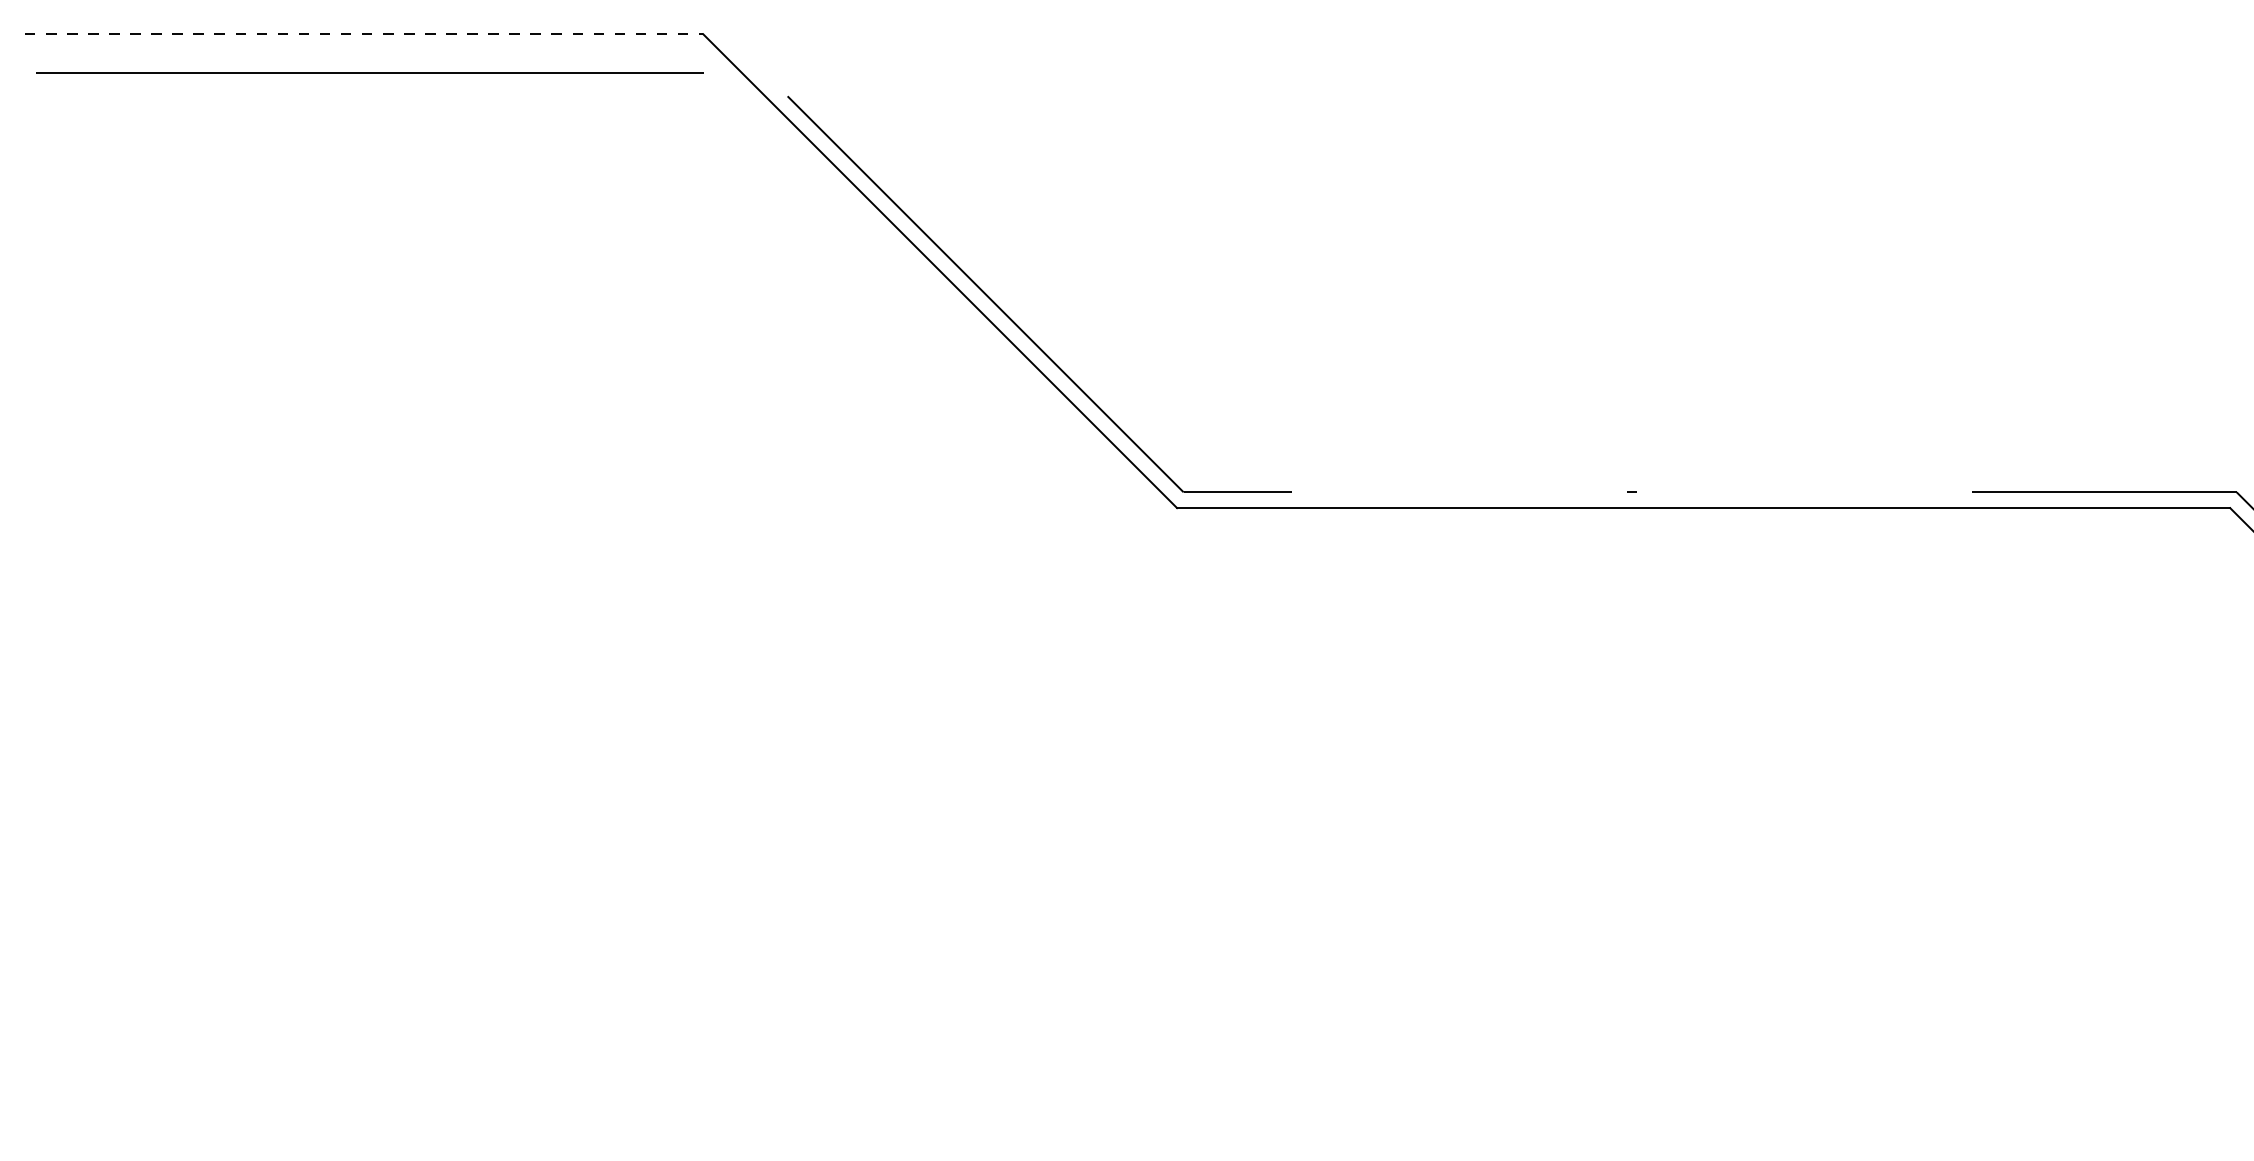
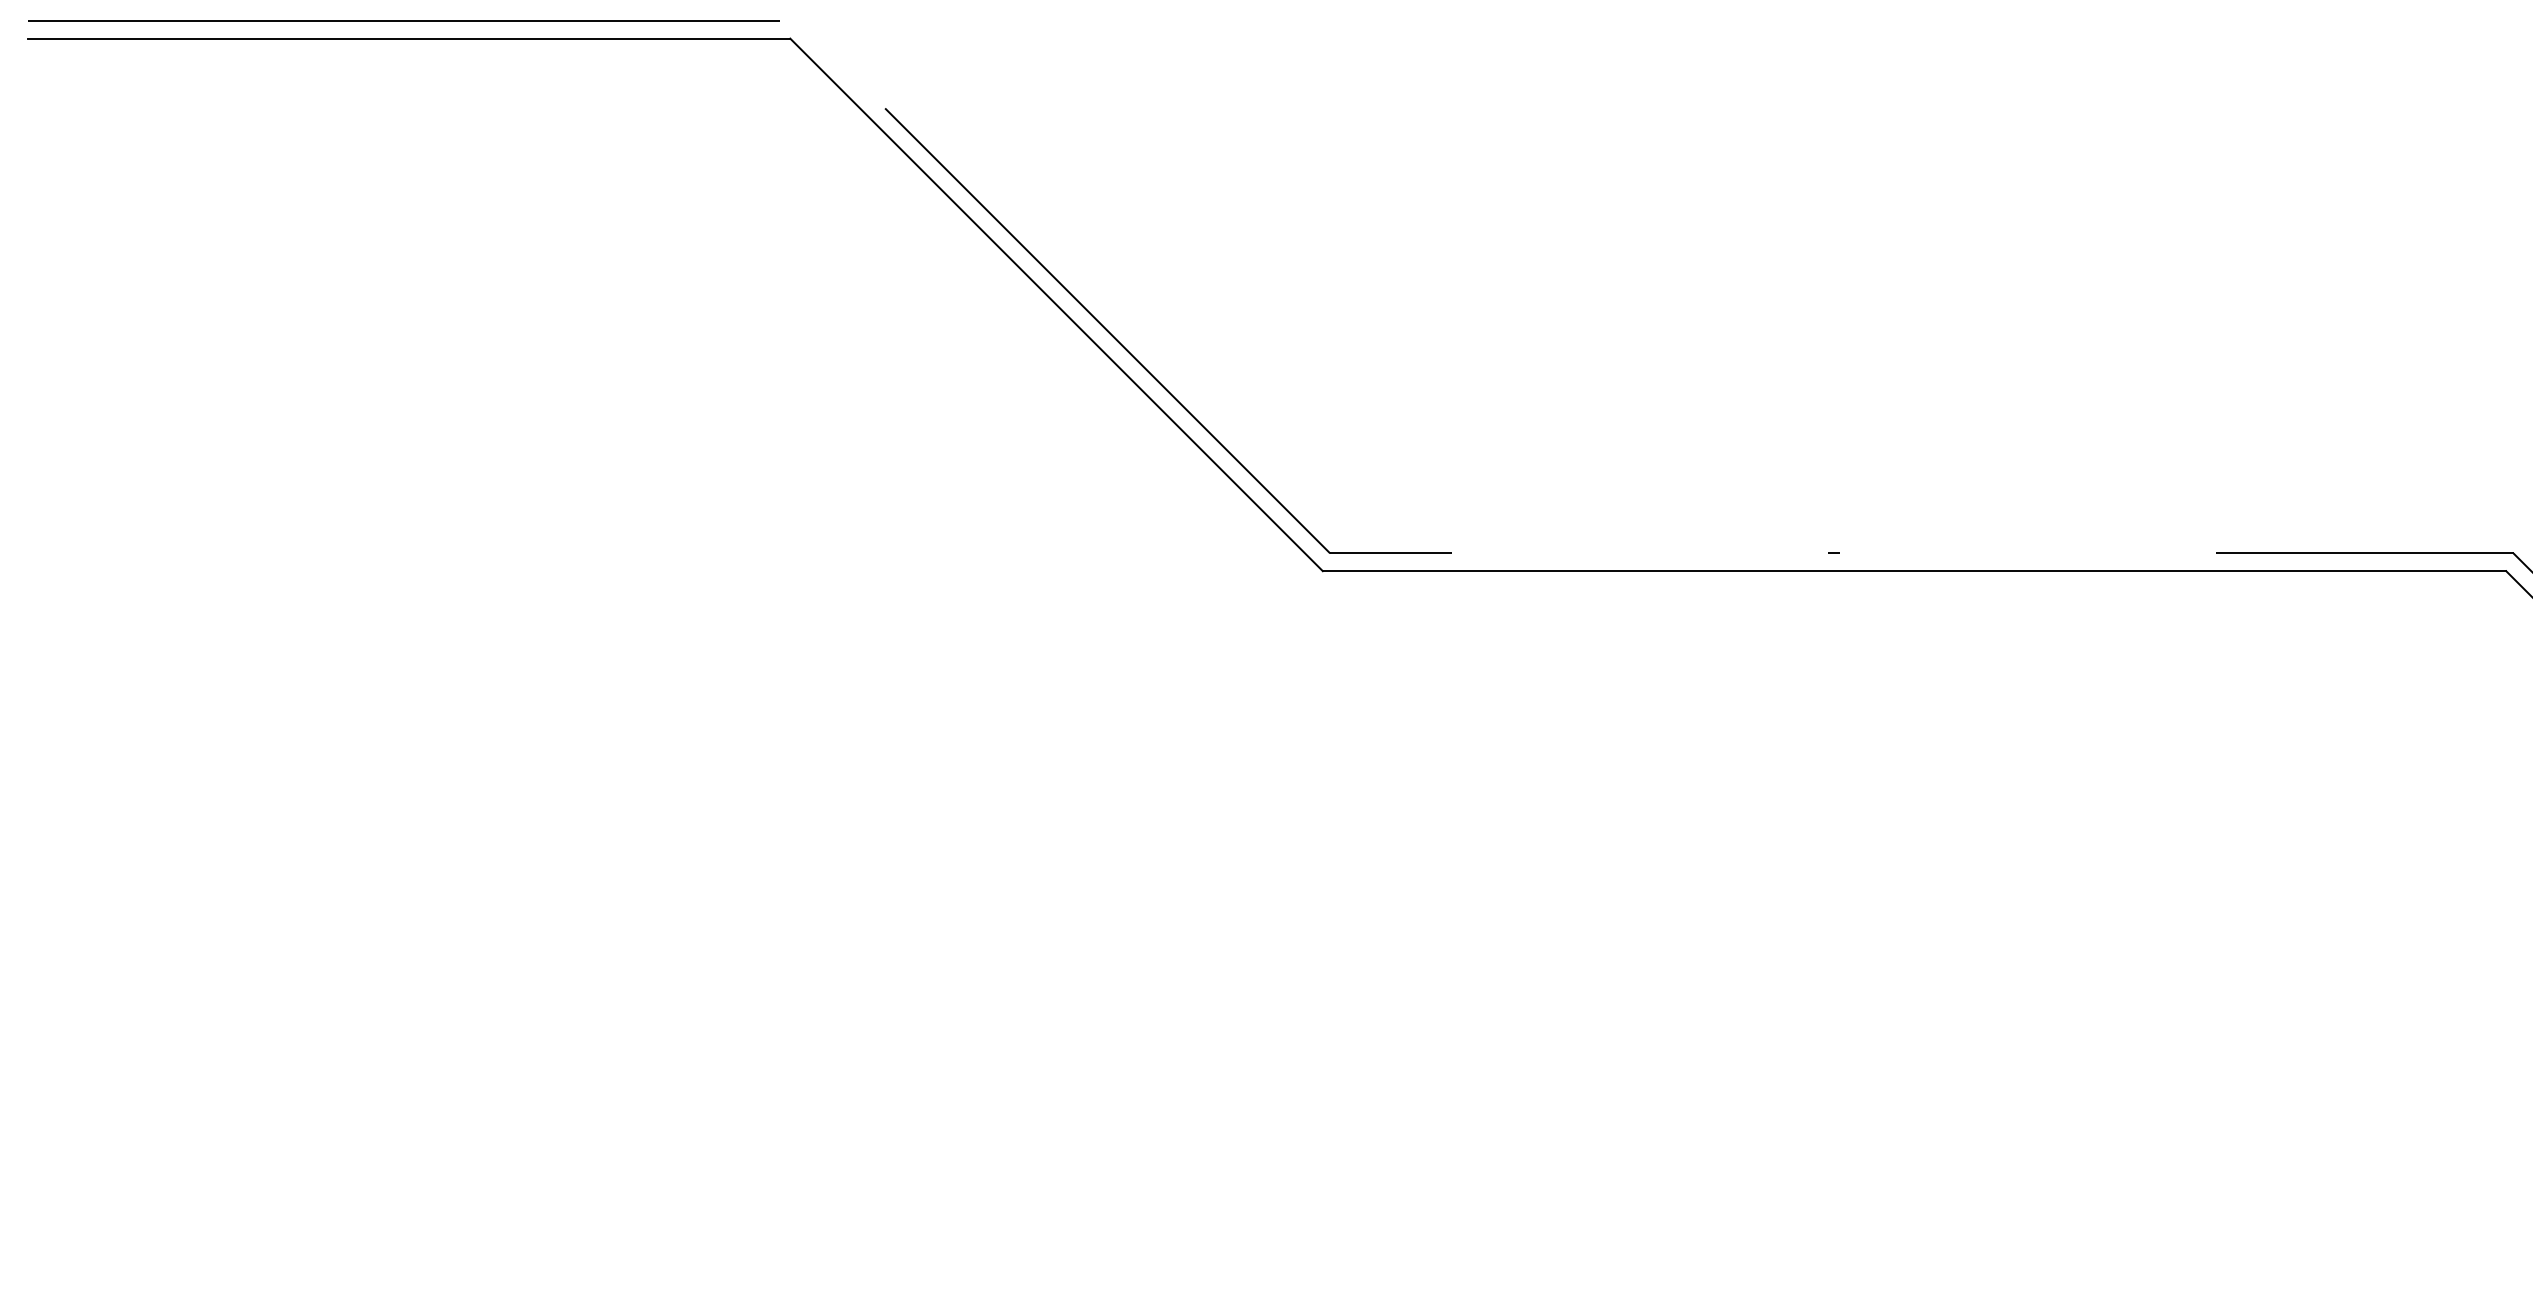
line: (364, 34) -> (409, 38), dashed -> solid
line: (369, 72) -> (403, 20), moved

